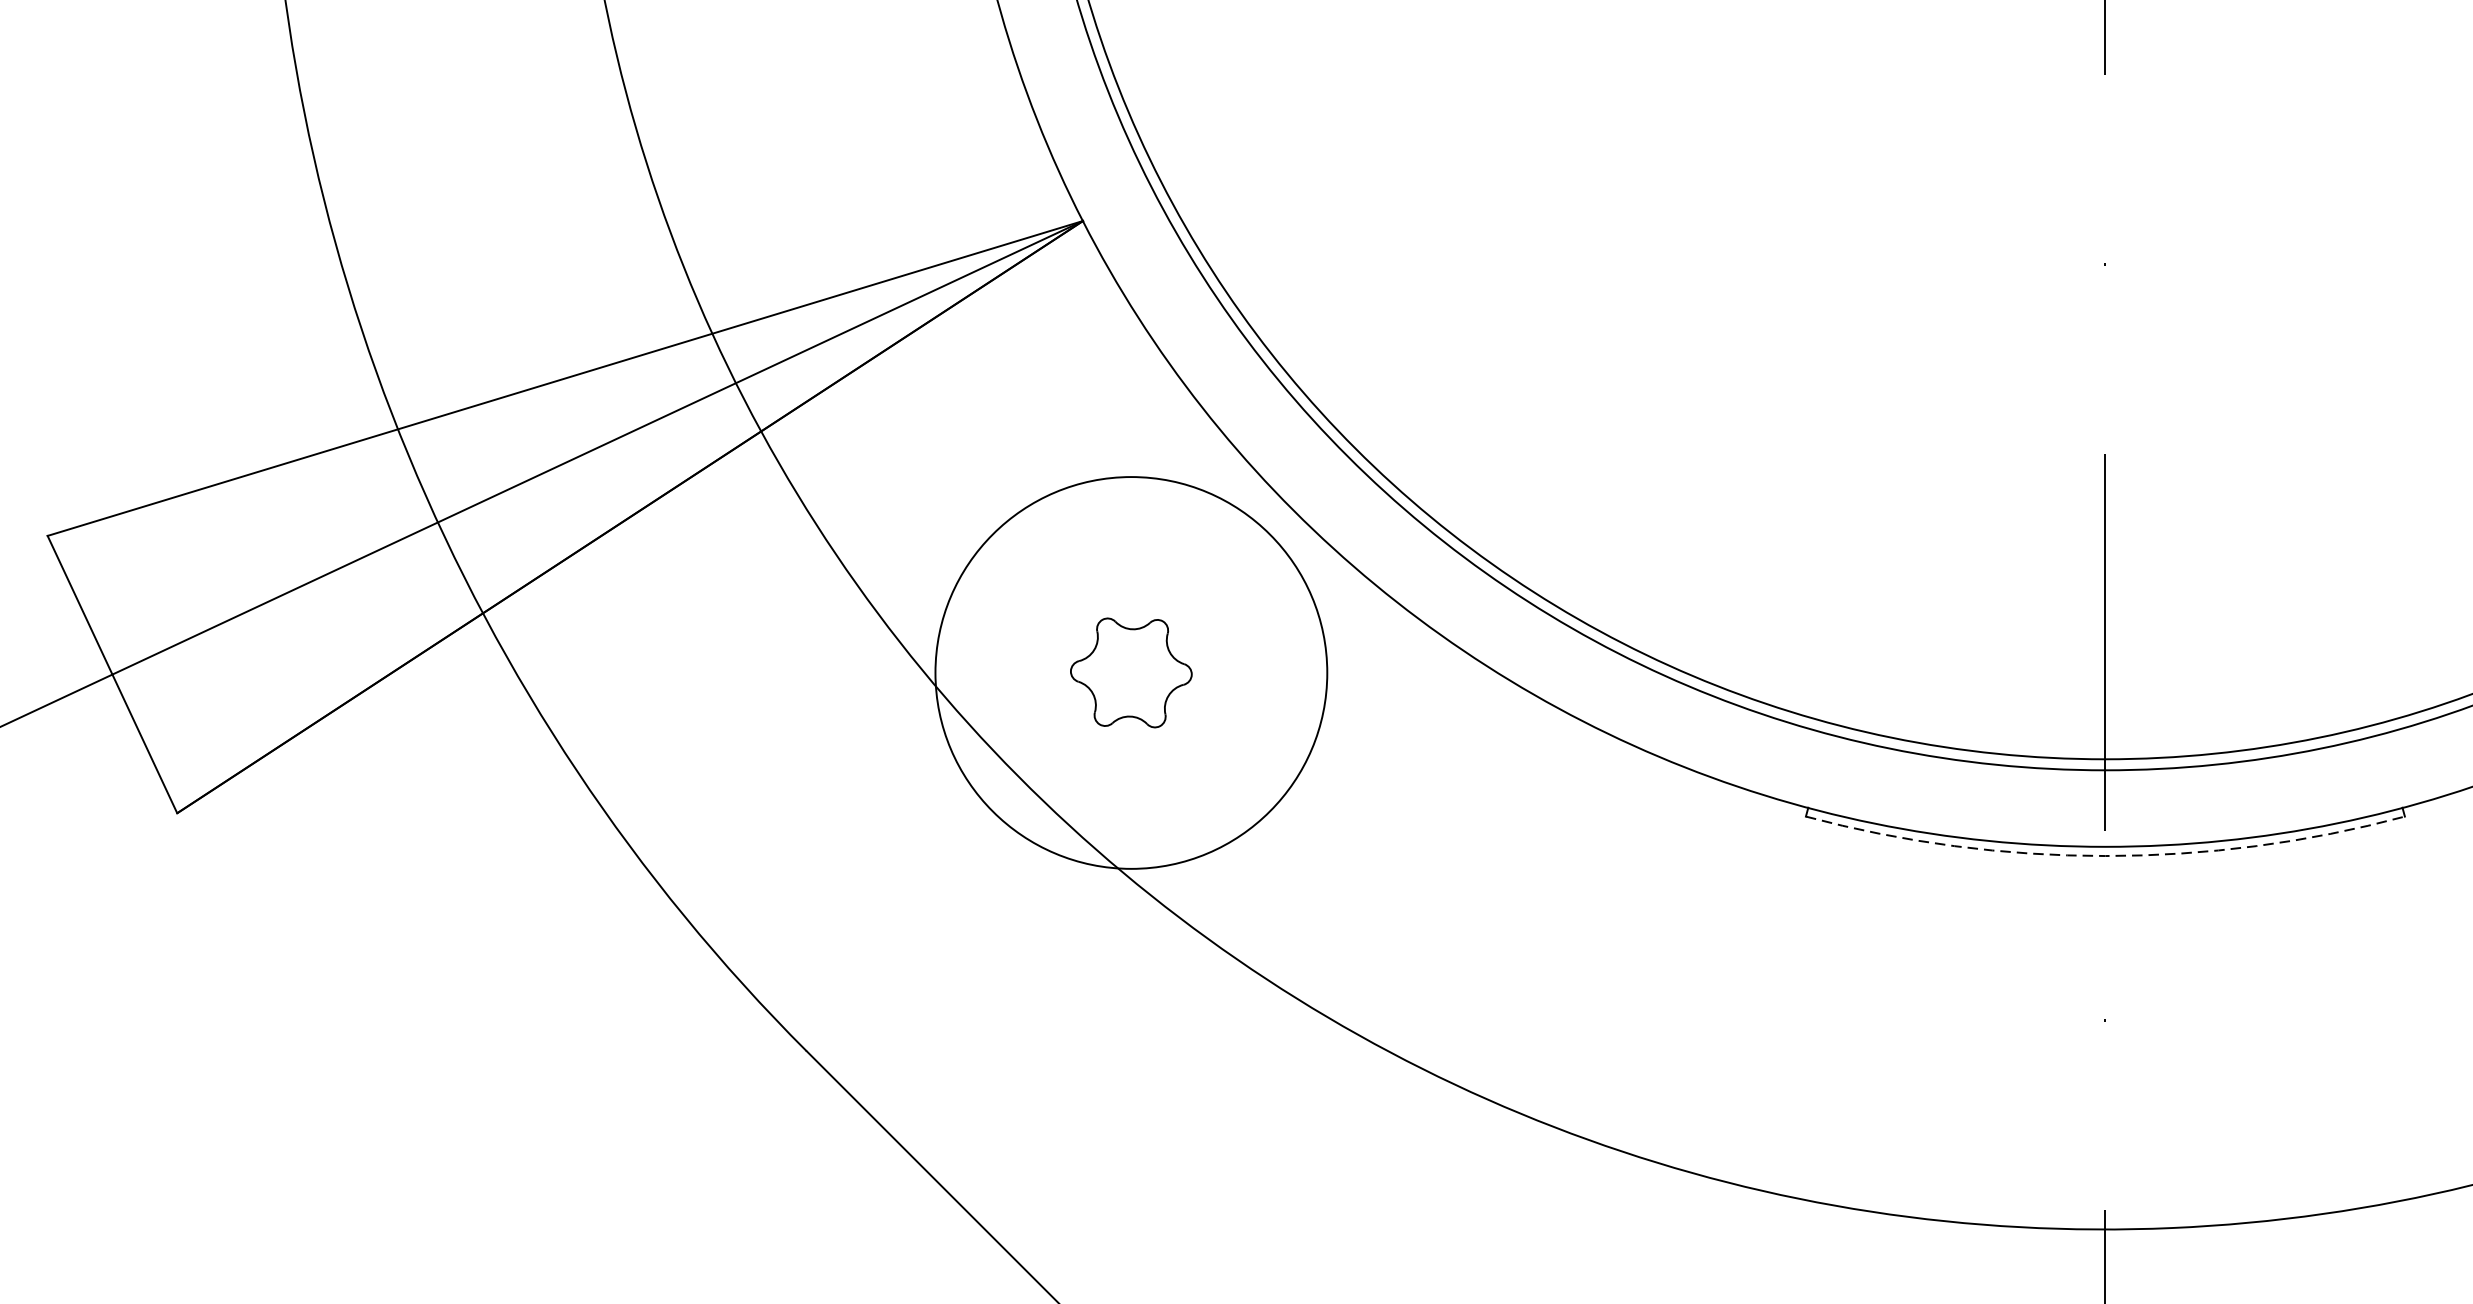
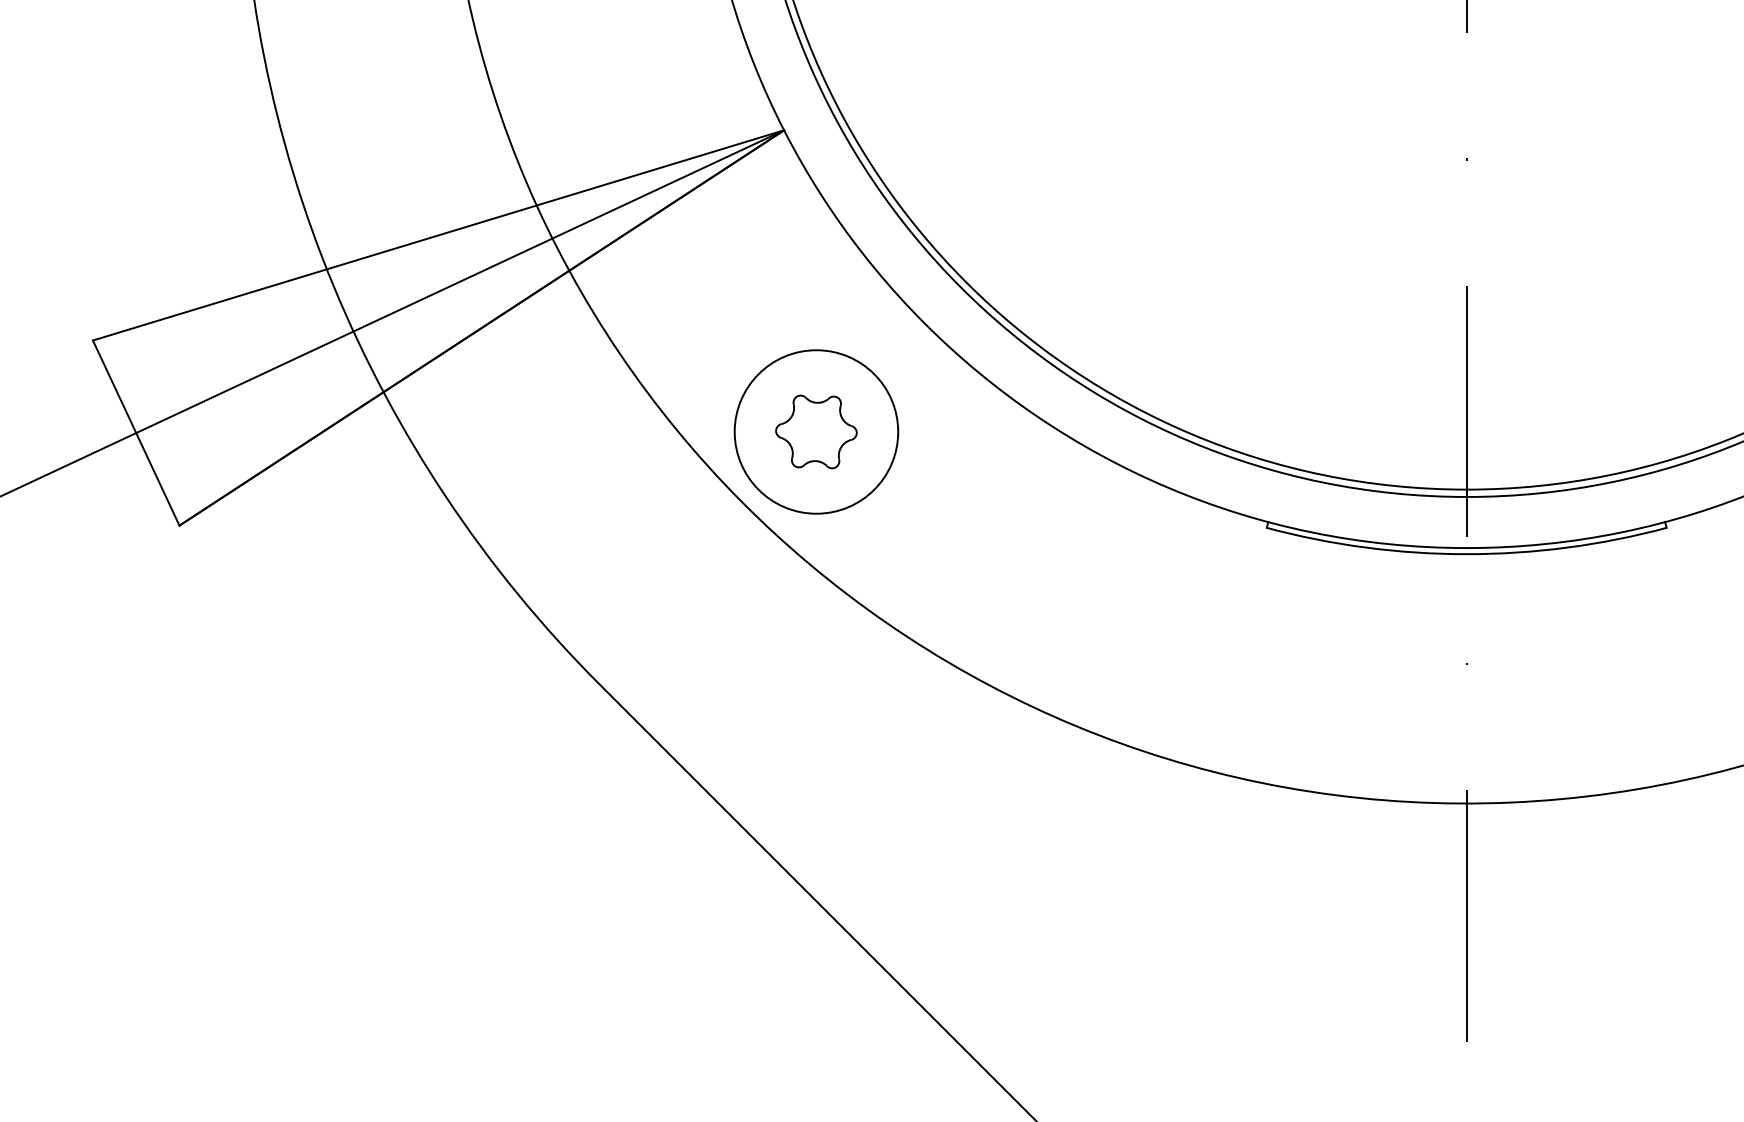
circle: (1131, 672) -> (816, 431), size x0.62
arc: (2105, 856) -> (1466, 554), dashed -> solid

